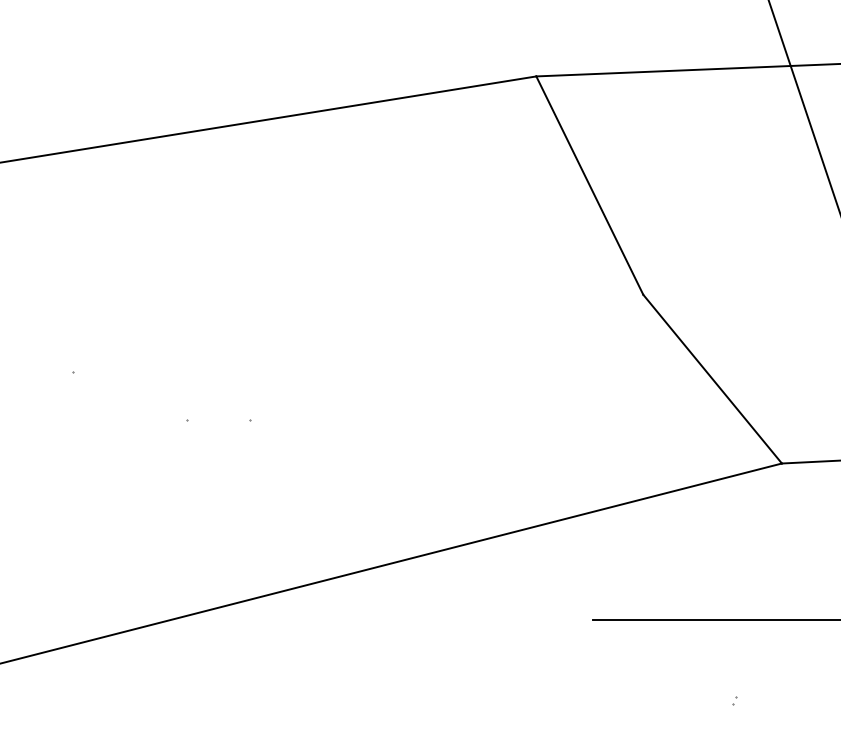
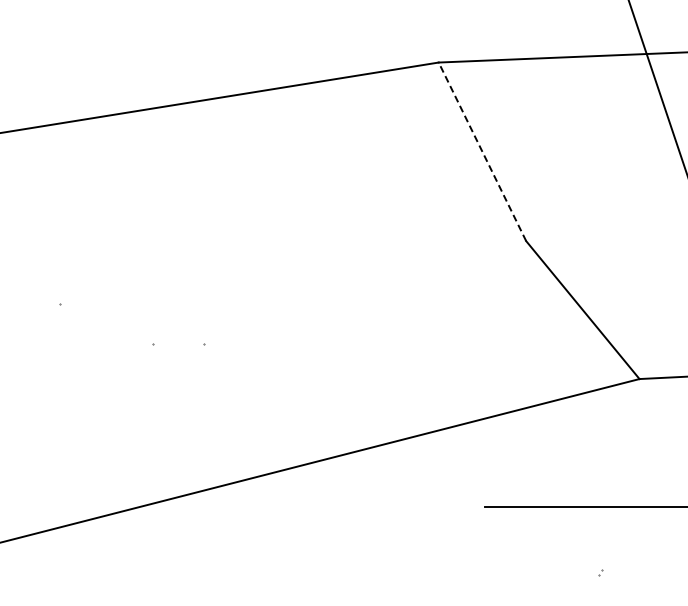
line: (589, 185) -> (482, 151), solid -> dashed

